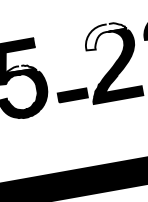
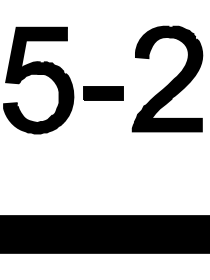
fill: (105, 36) -> (165, 42), added
fill: (19, 68) -> (40, 65), added
part: (72, 95) -> (103, 93), moved

